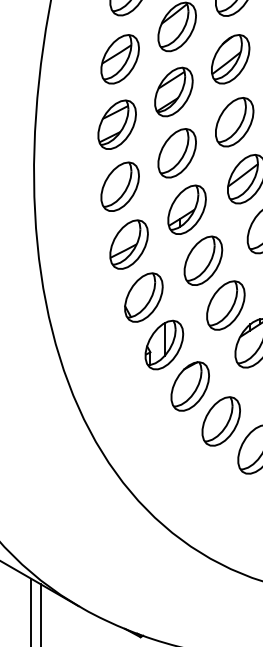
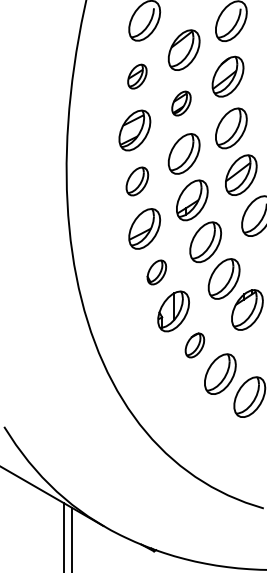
part: (120, 59) -> (137, 76), size x0.6
part: (173, 91) -> (181, 103), size x0.6
part: (120, 186) -> (137, 181), size x0.7
part: (143, 297) -> (156, 272), size x0.6
part: (189, 386) -> (194, 345), size x0.6

